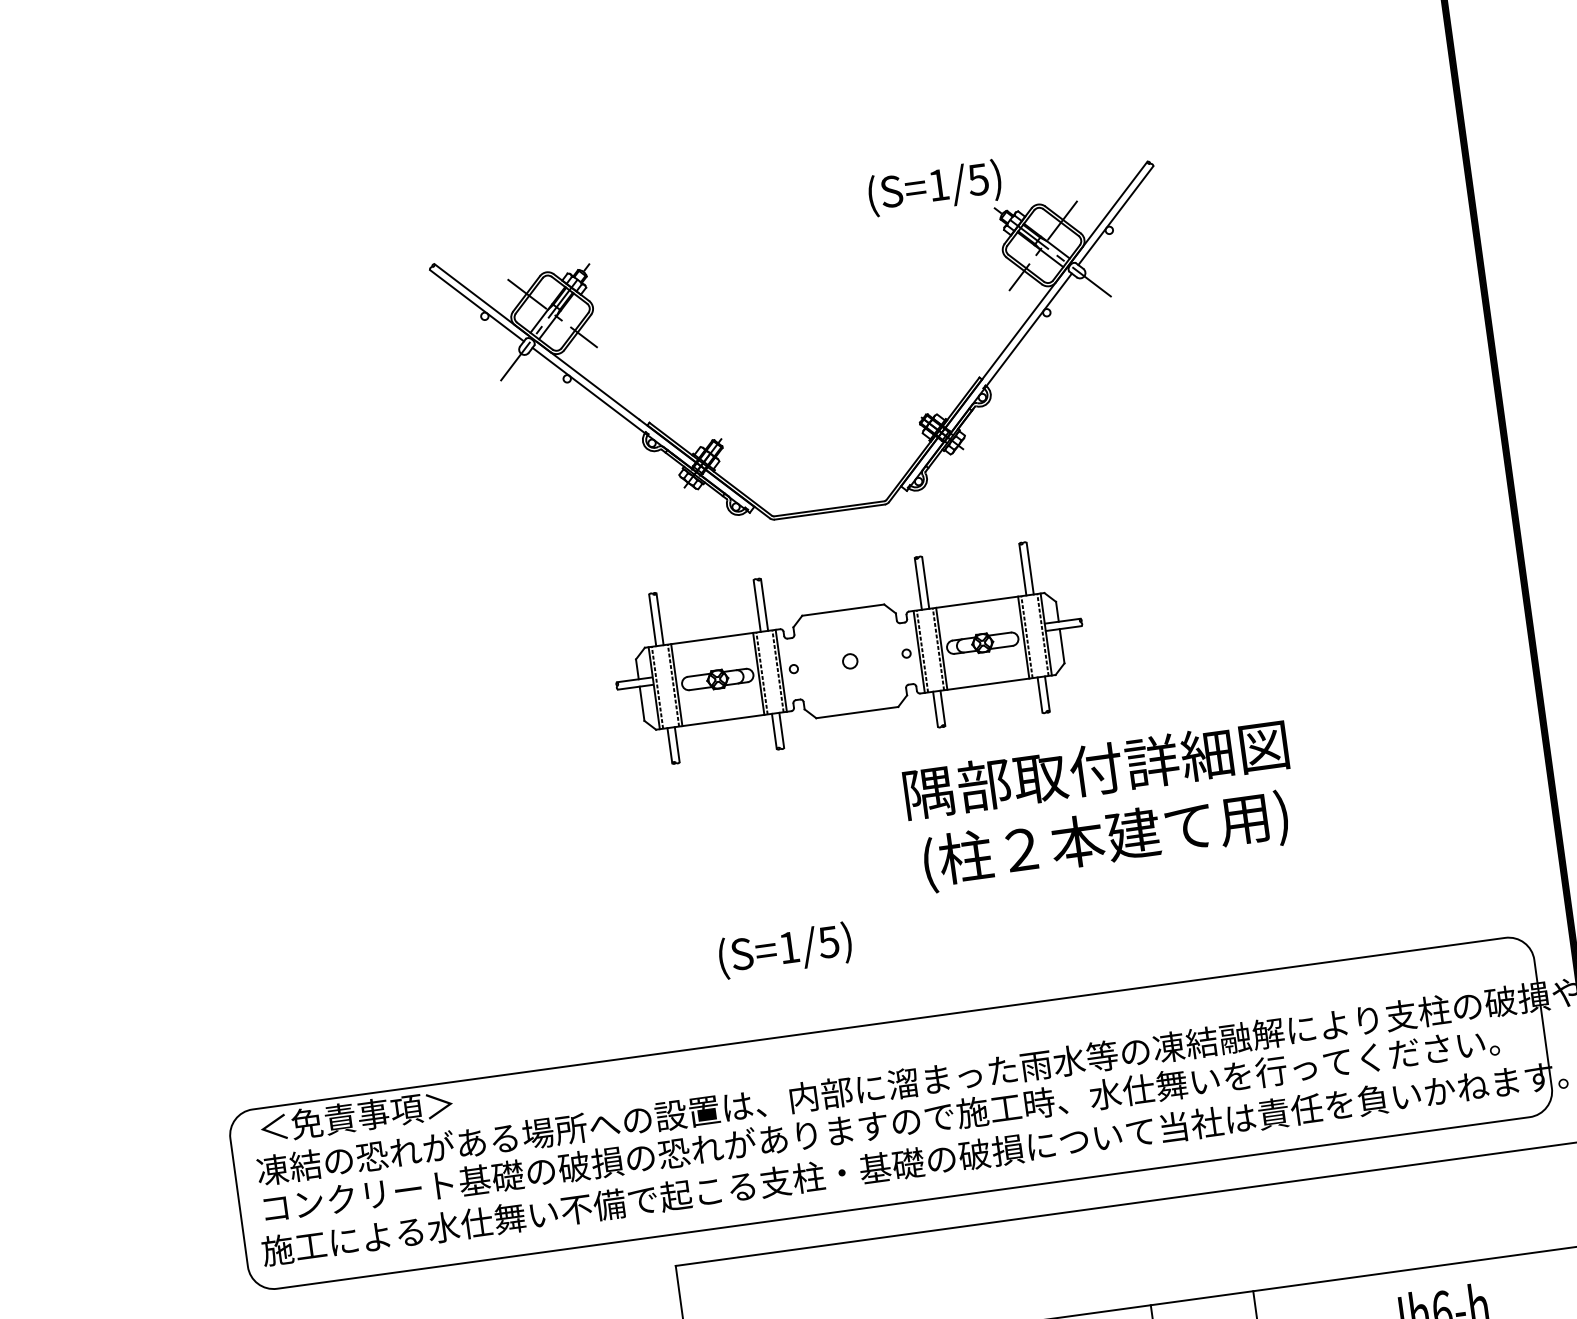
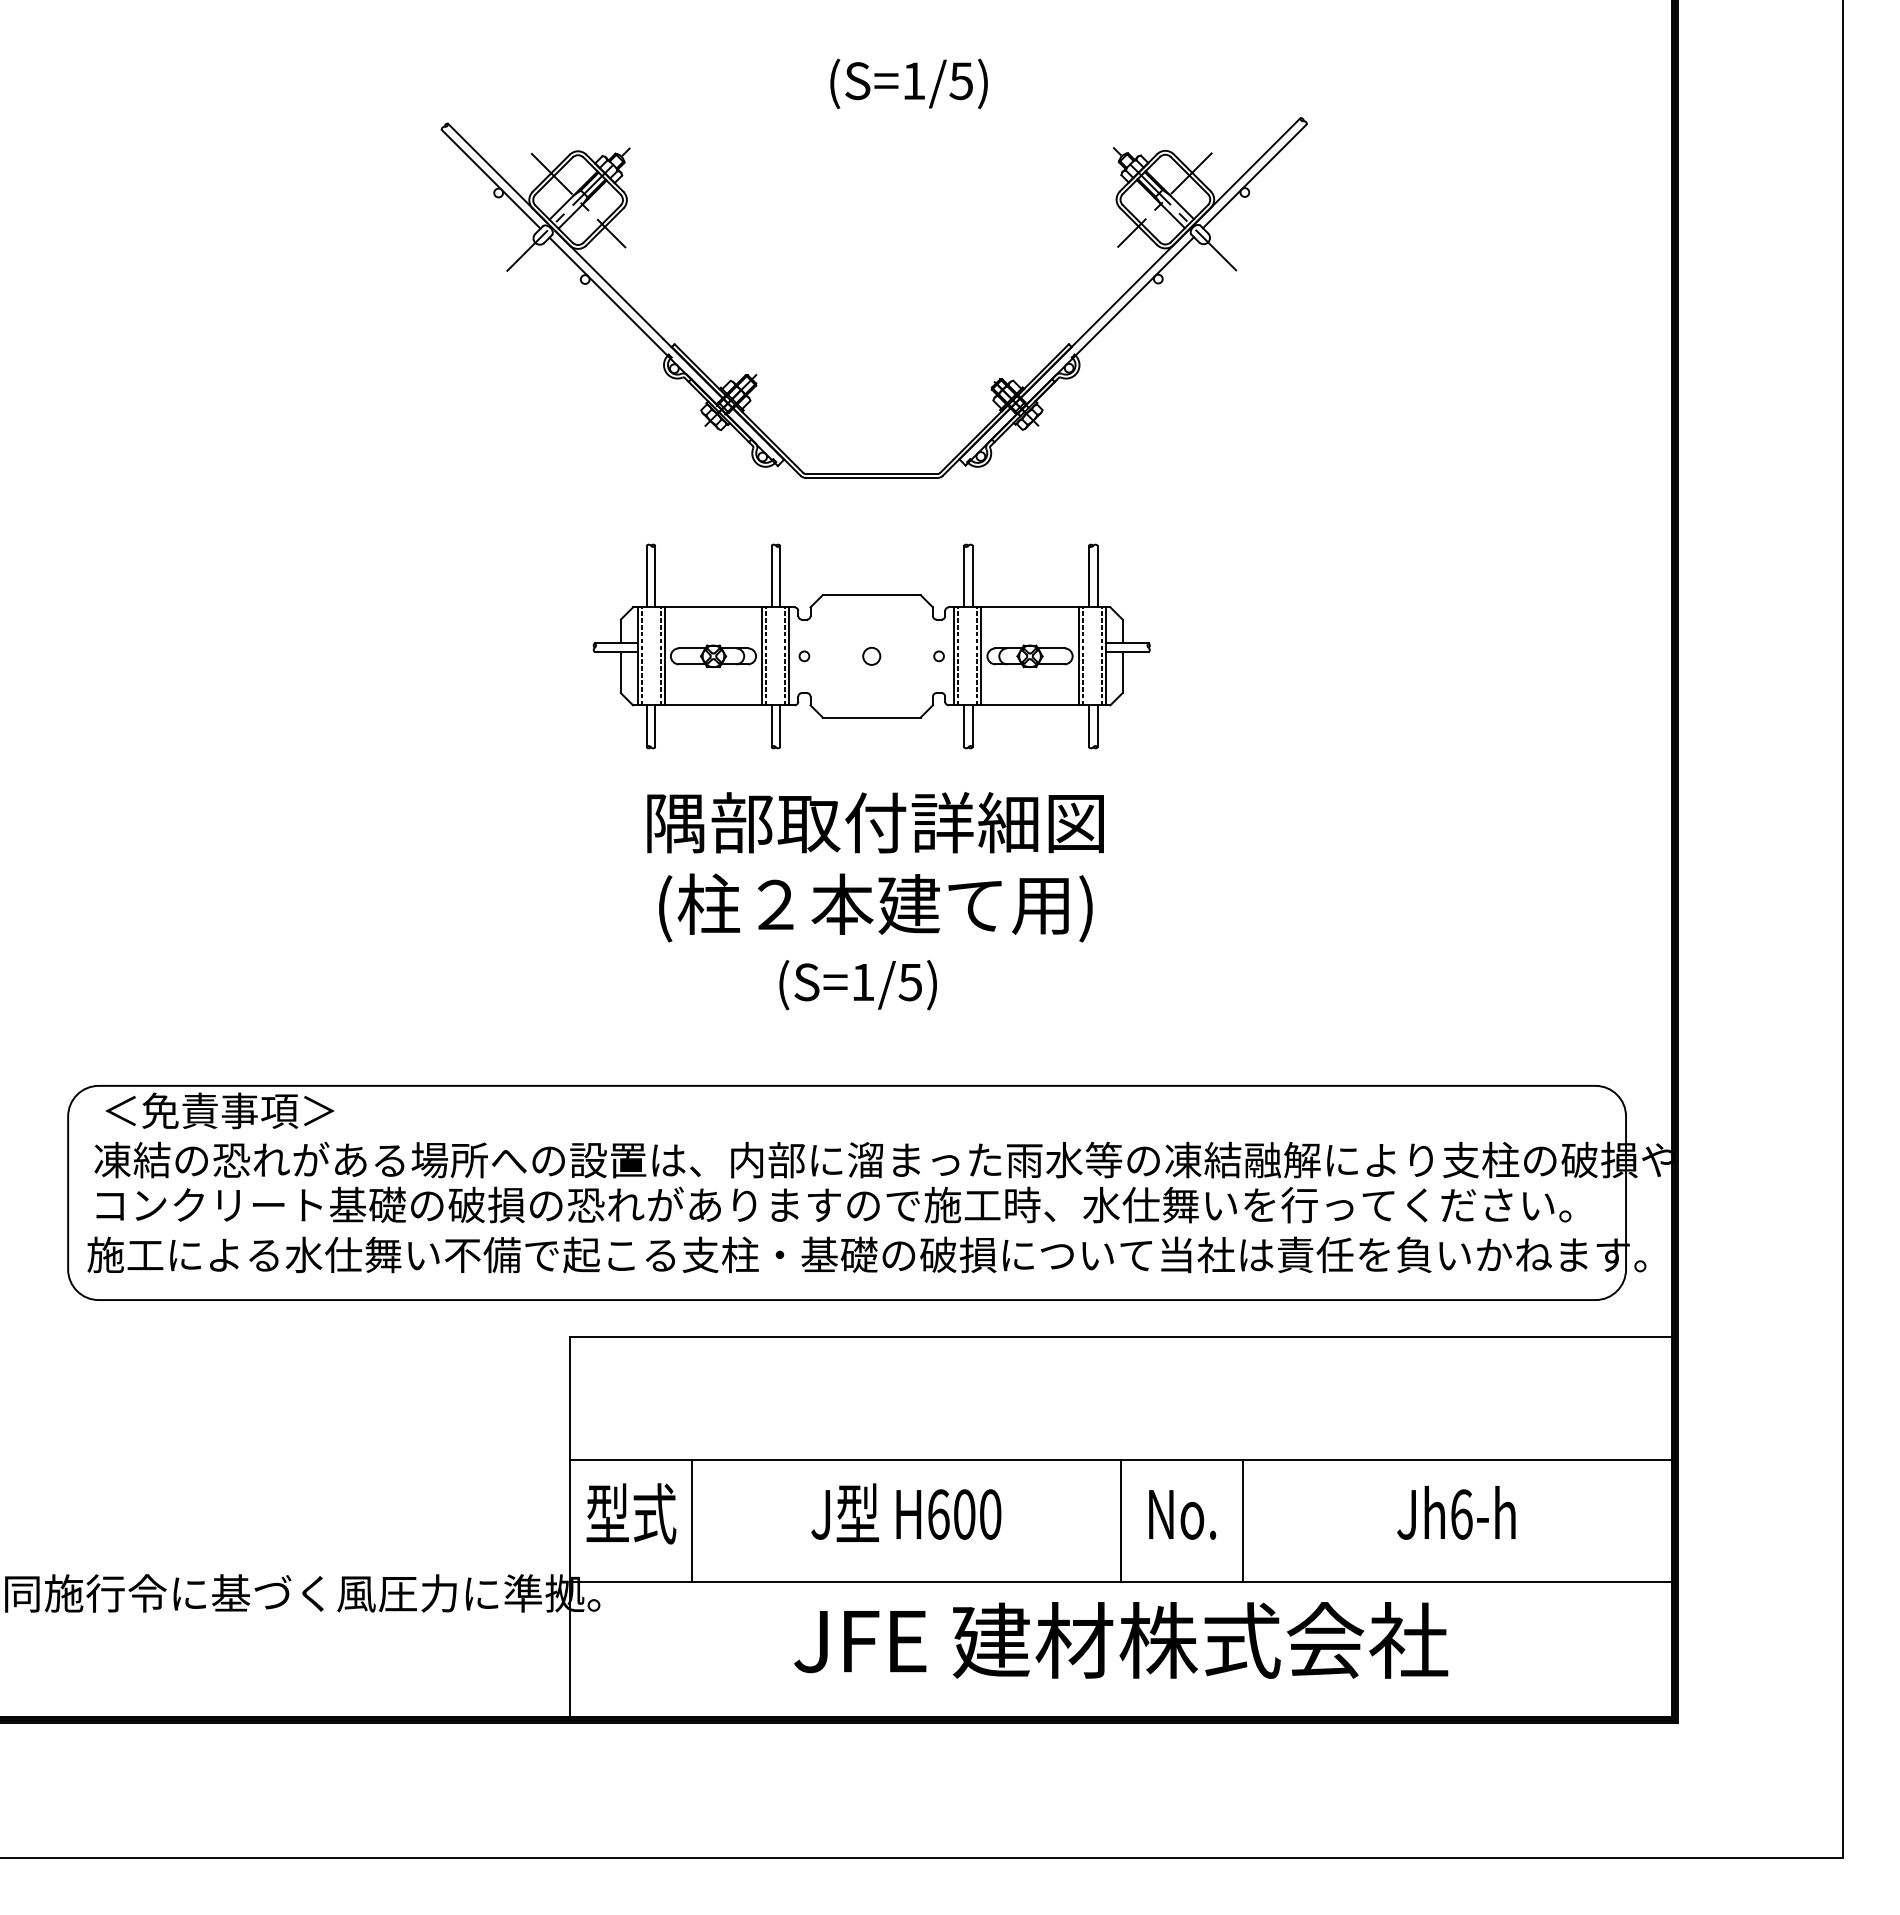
text: (934, 187) -> (908, 83), moved
text: (1101, 807) -> (875, 867), moved
text: (784, 950) -> (857, 985), moved

